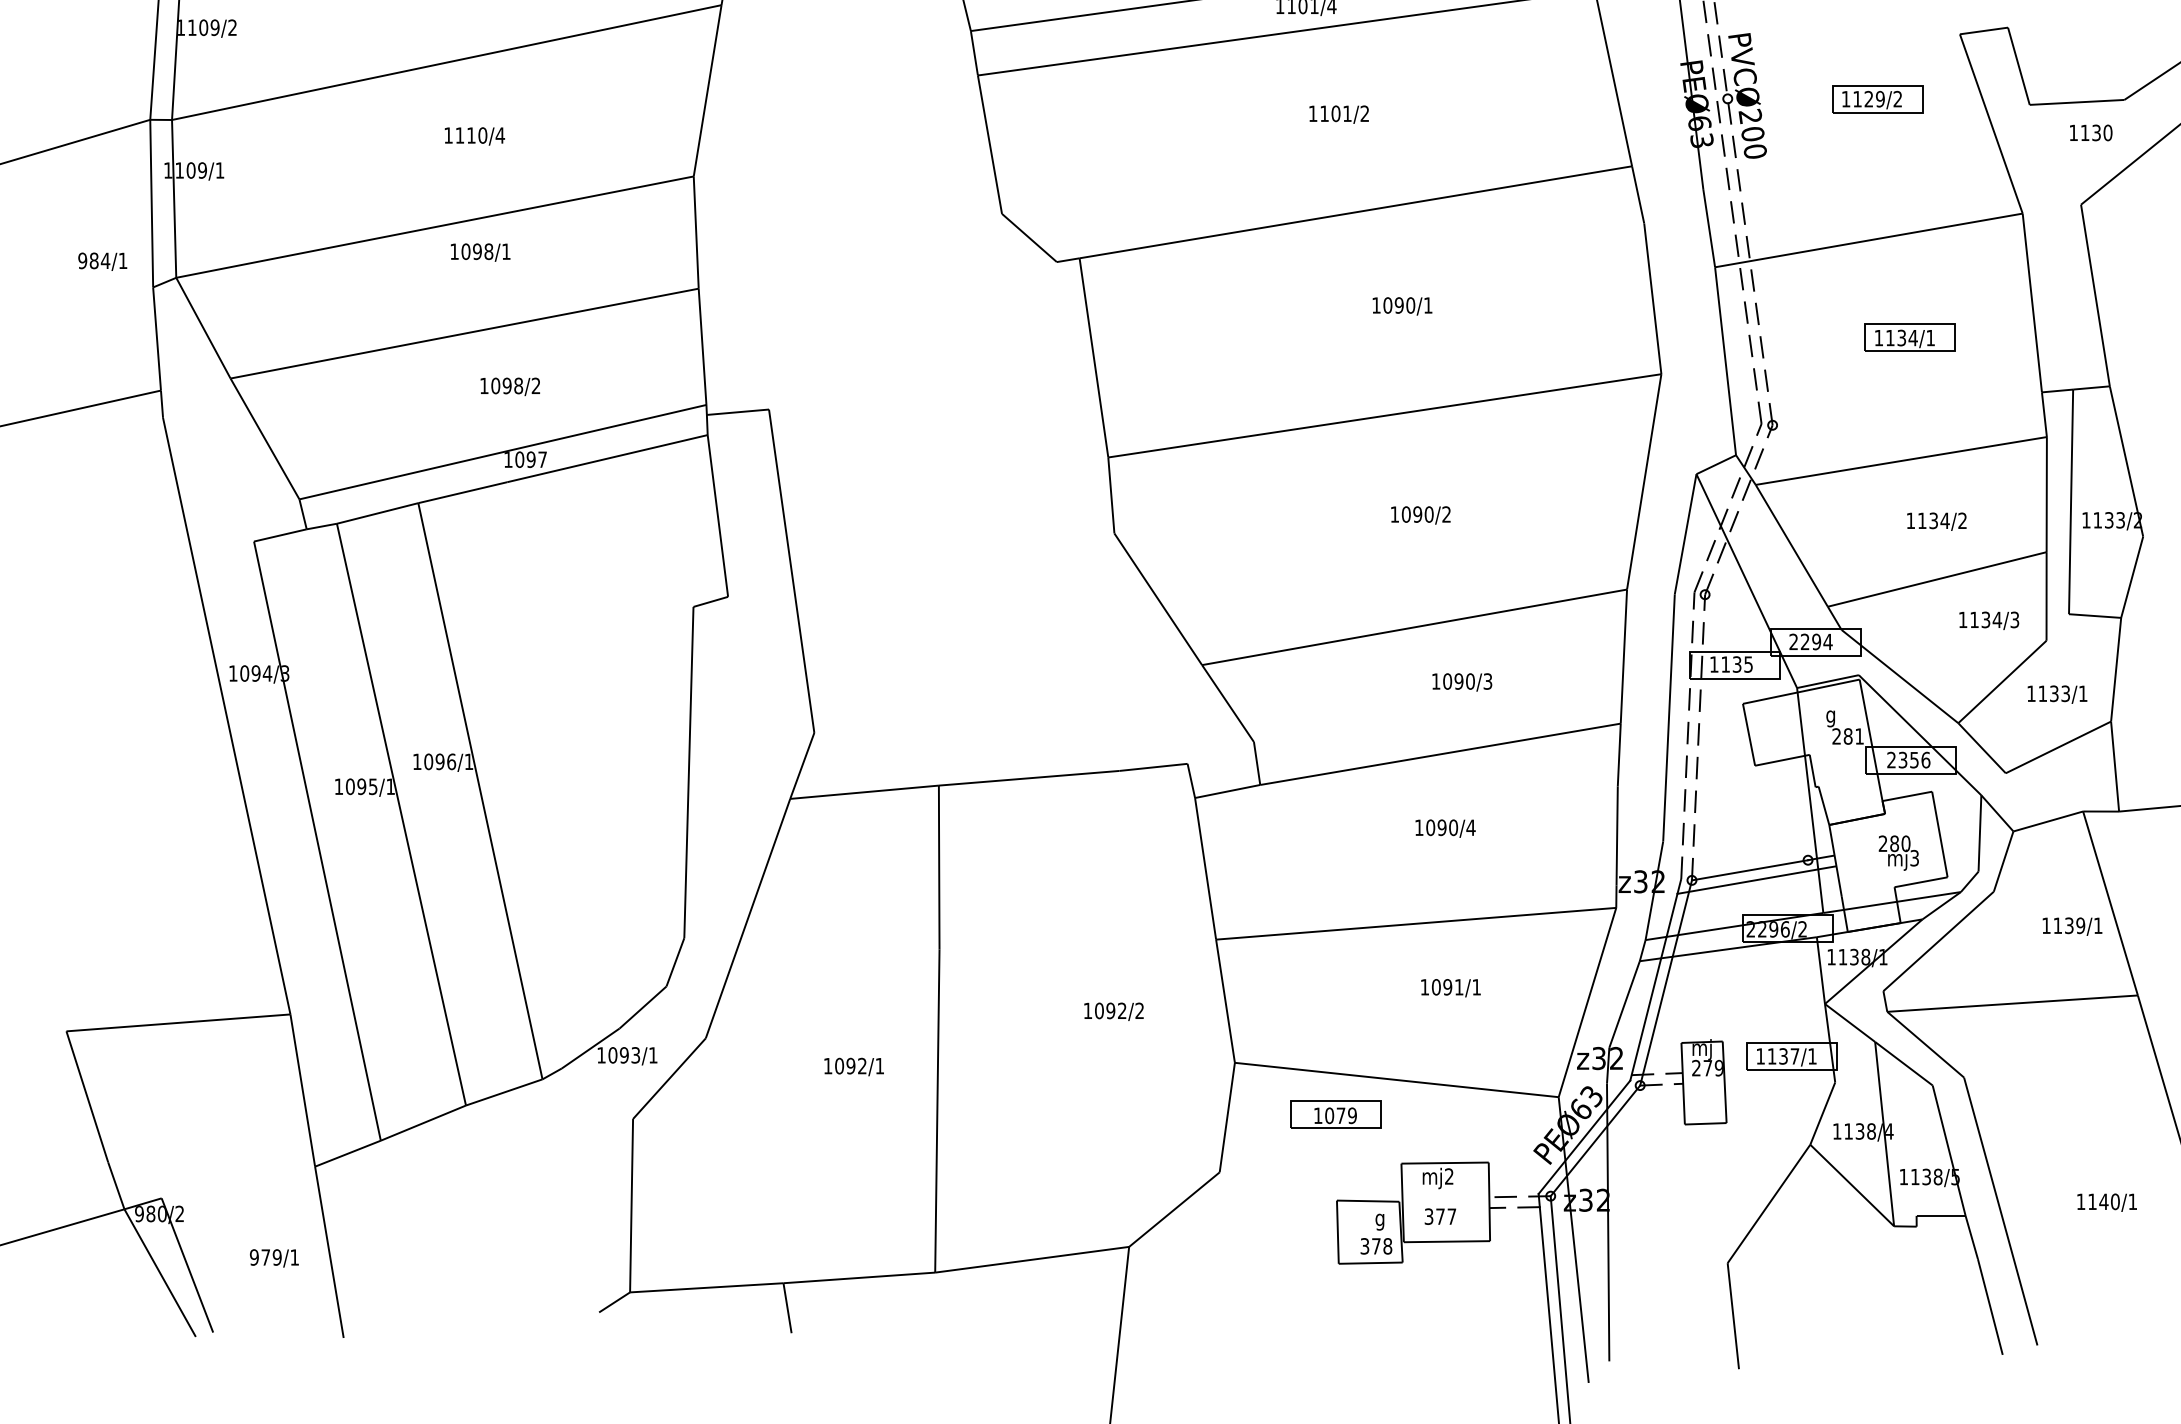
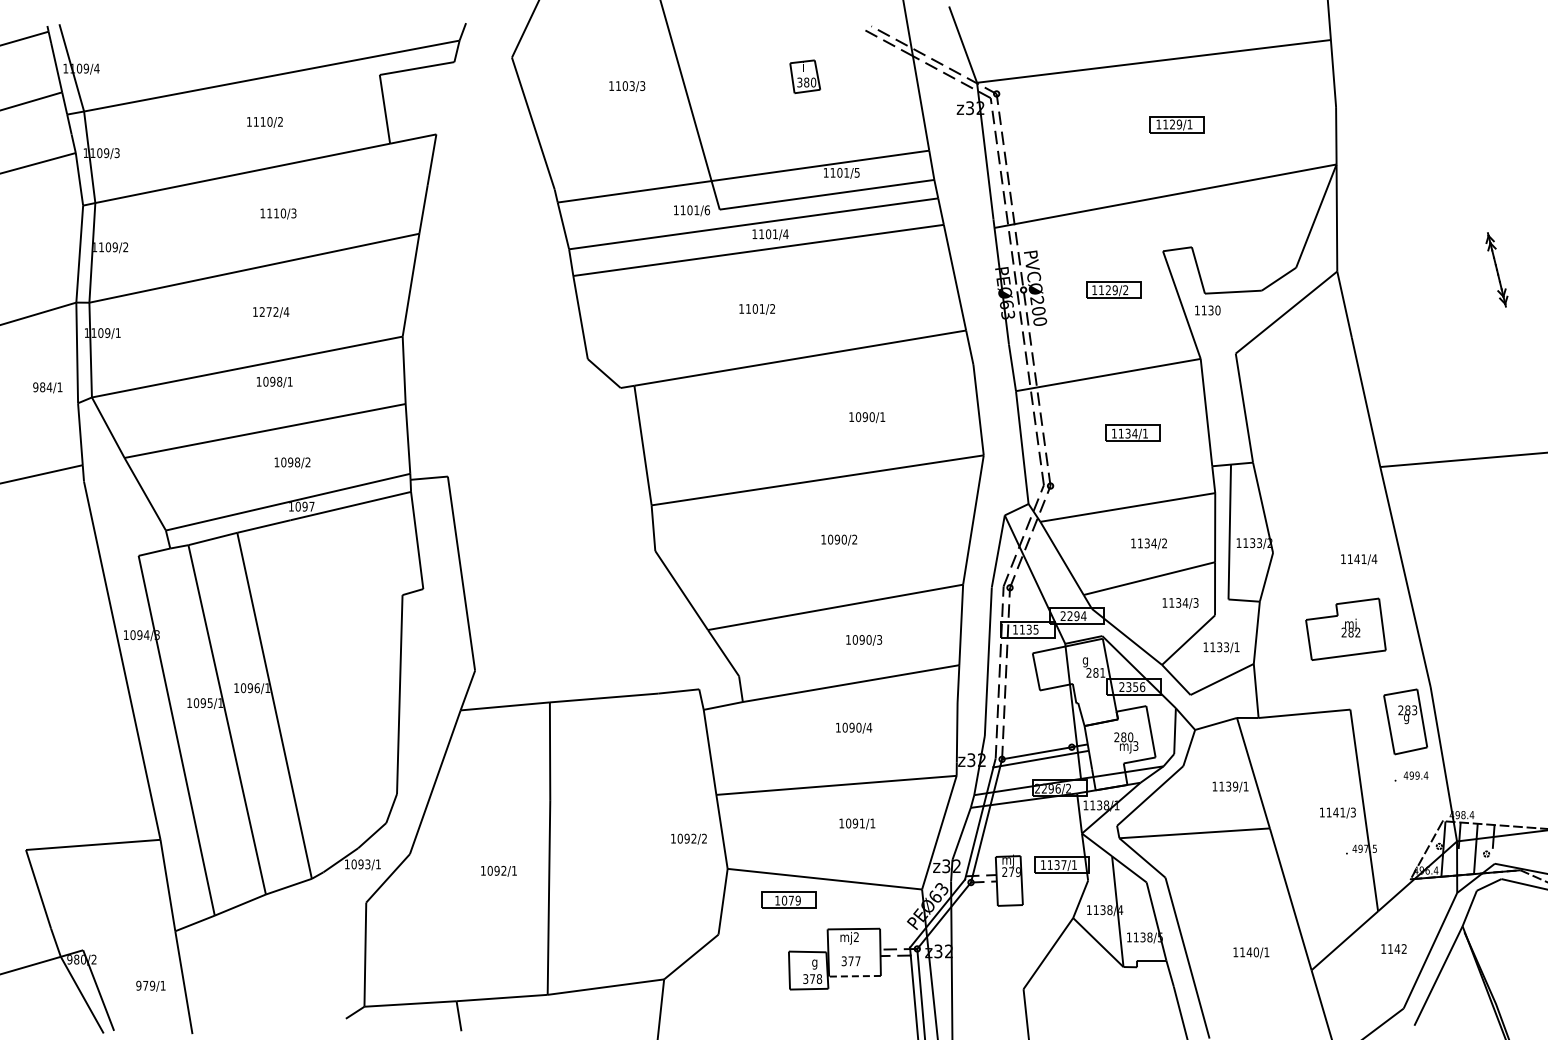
text: (1337, 114) -> (756, 309), moved
text: (2090, 132) -> (1207, 310), moved
text: (470, 134) -> (268, 311), 1110/4 -> 1272/4
text: (1402, 306) -> (867, 417), moved
text: (1113, 1010) -> (688, 838), moved
line: (1447, 1242) -> (855, 976), solid -> dashed

